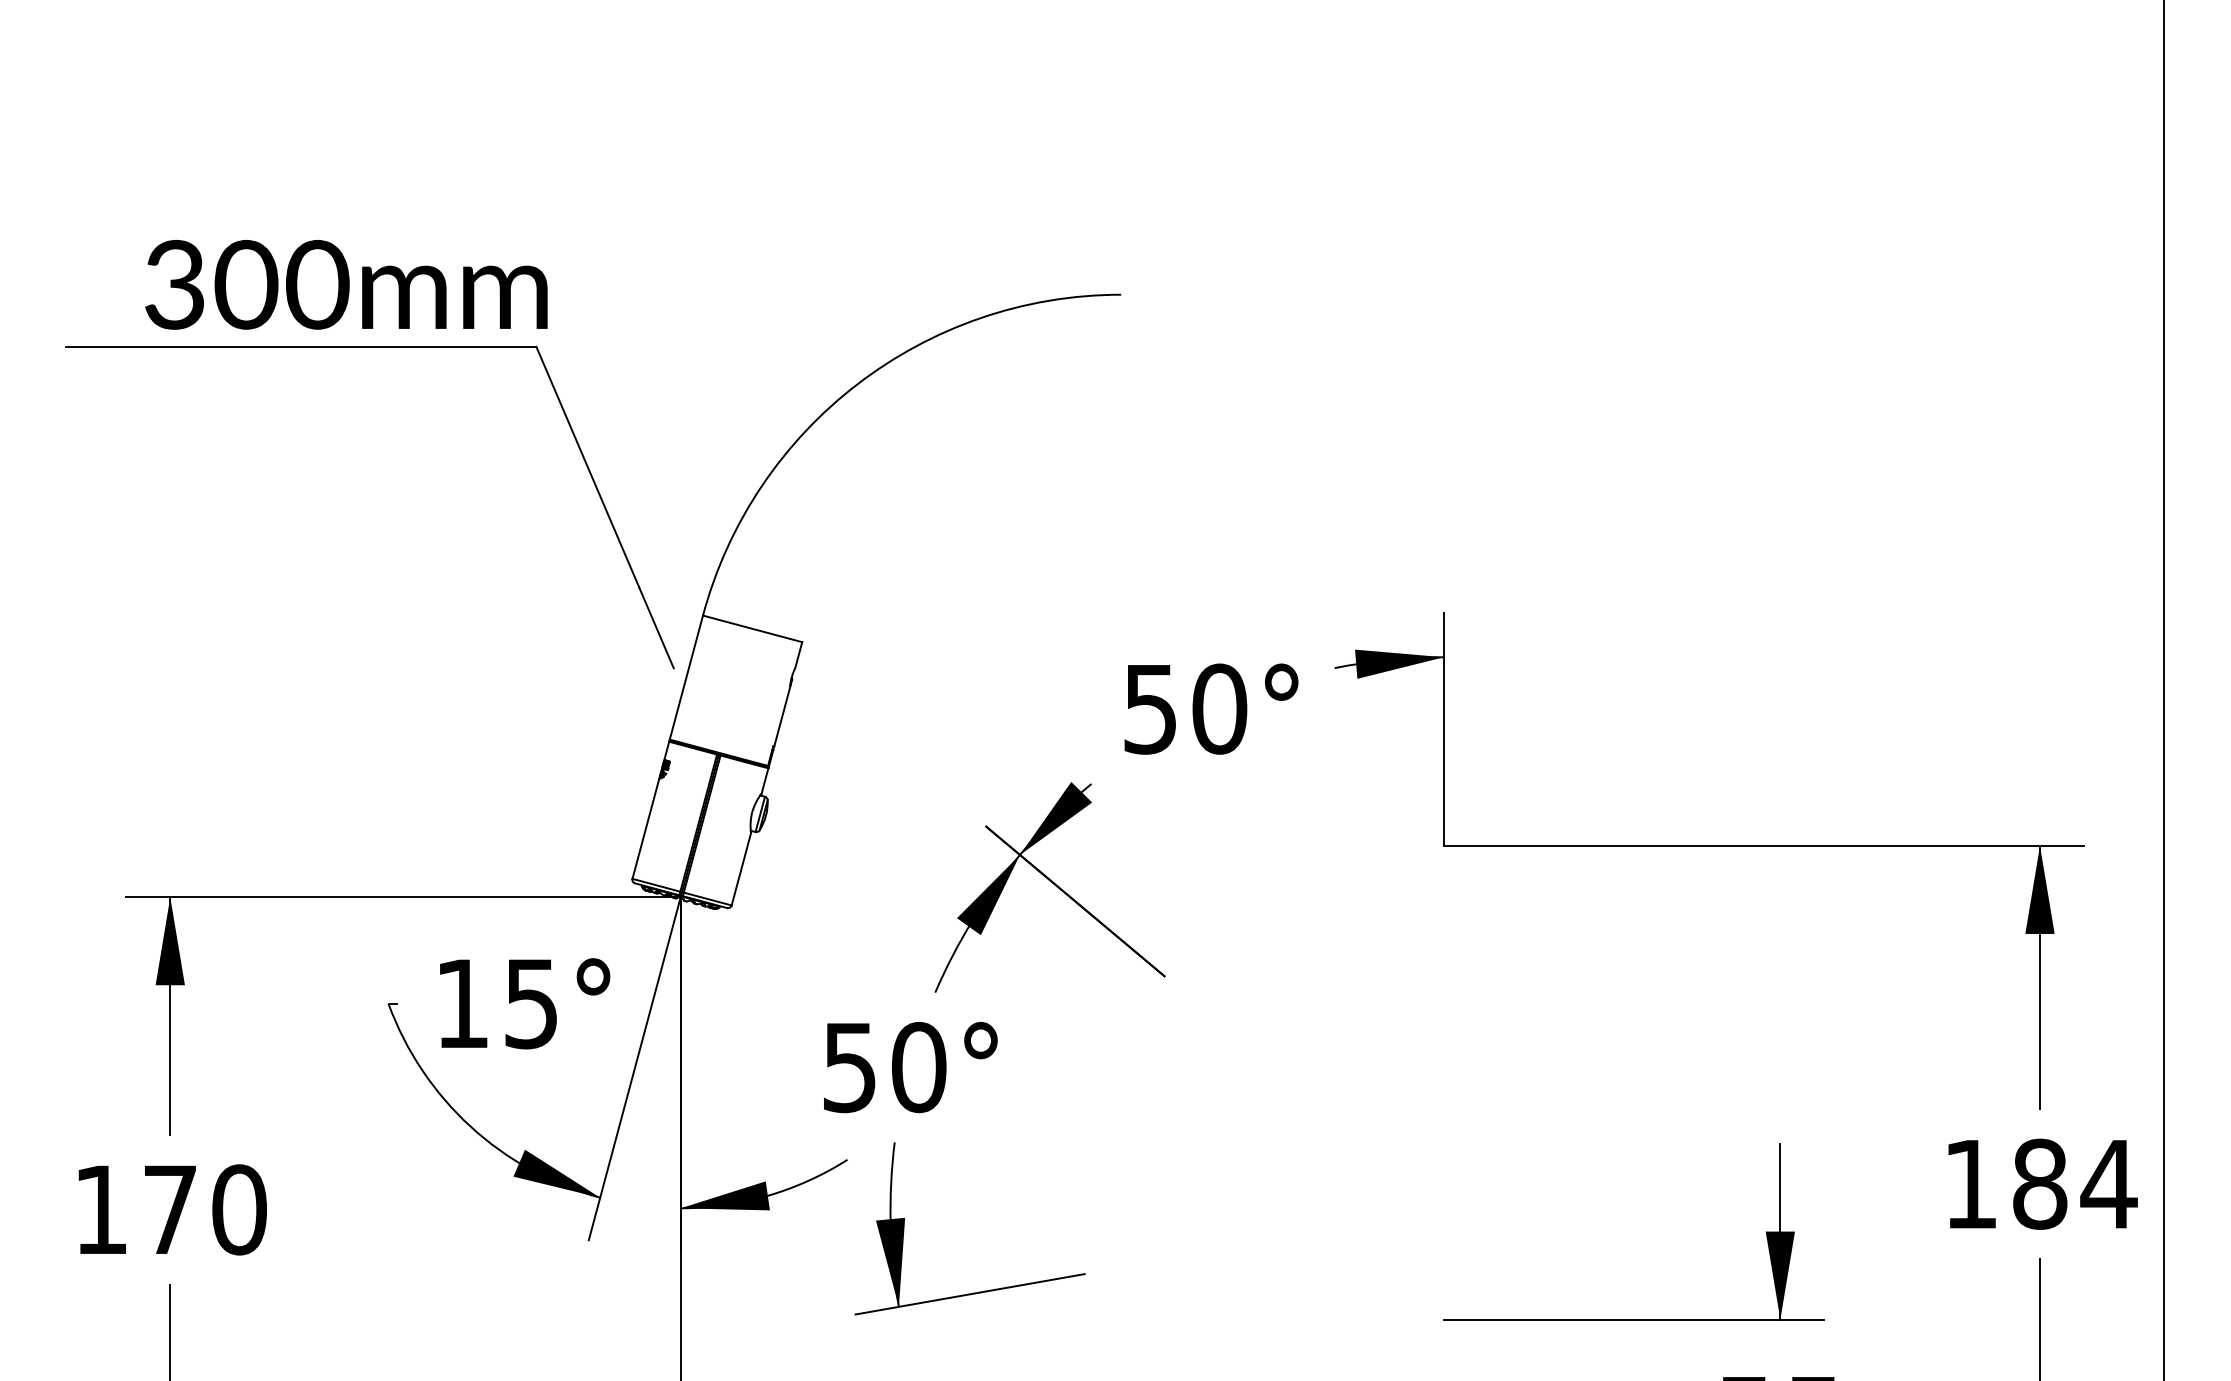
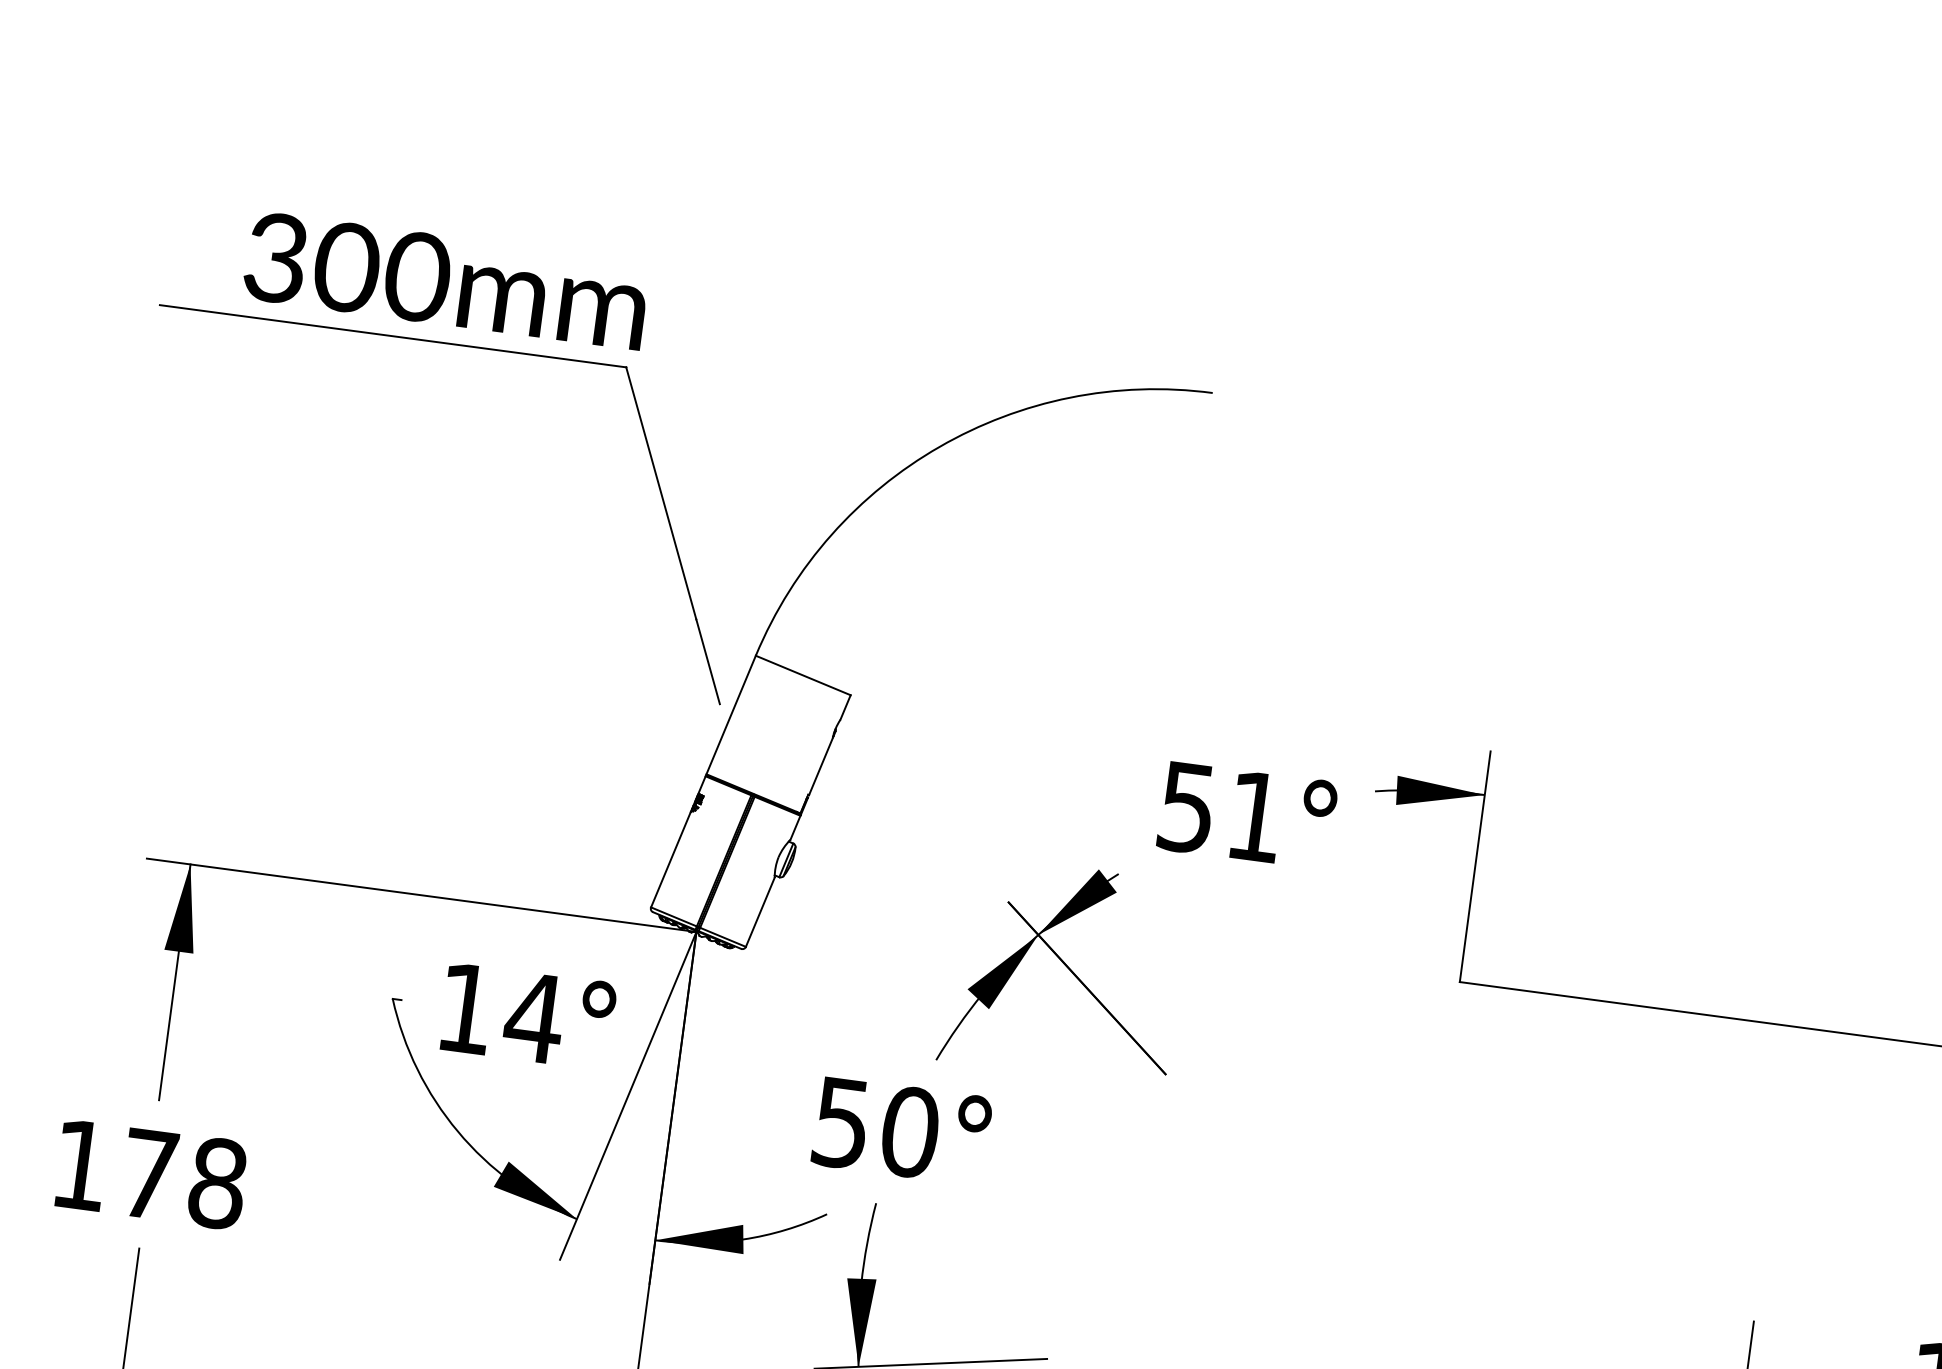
text: (1219, 708) -> (1255, 816), 50° -> 51°
text: (531, 1004) -> (534, 1018), 15° -> 14°
text: (239, 1209) -> (217, 1183), 170 -> 178

